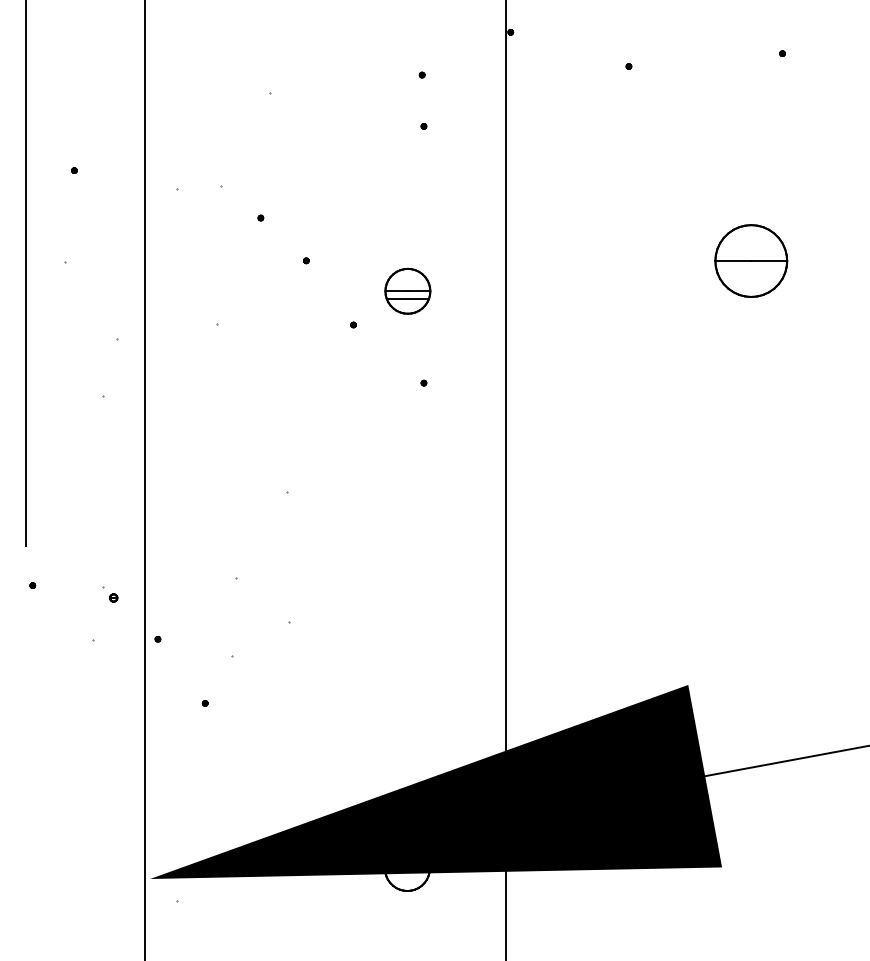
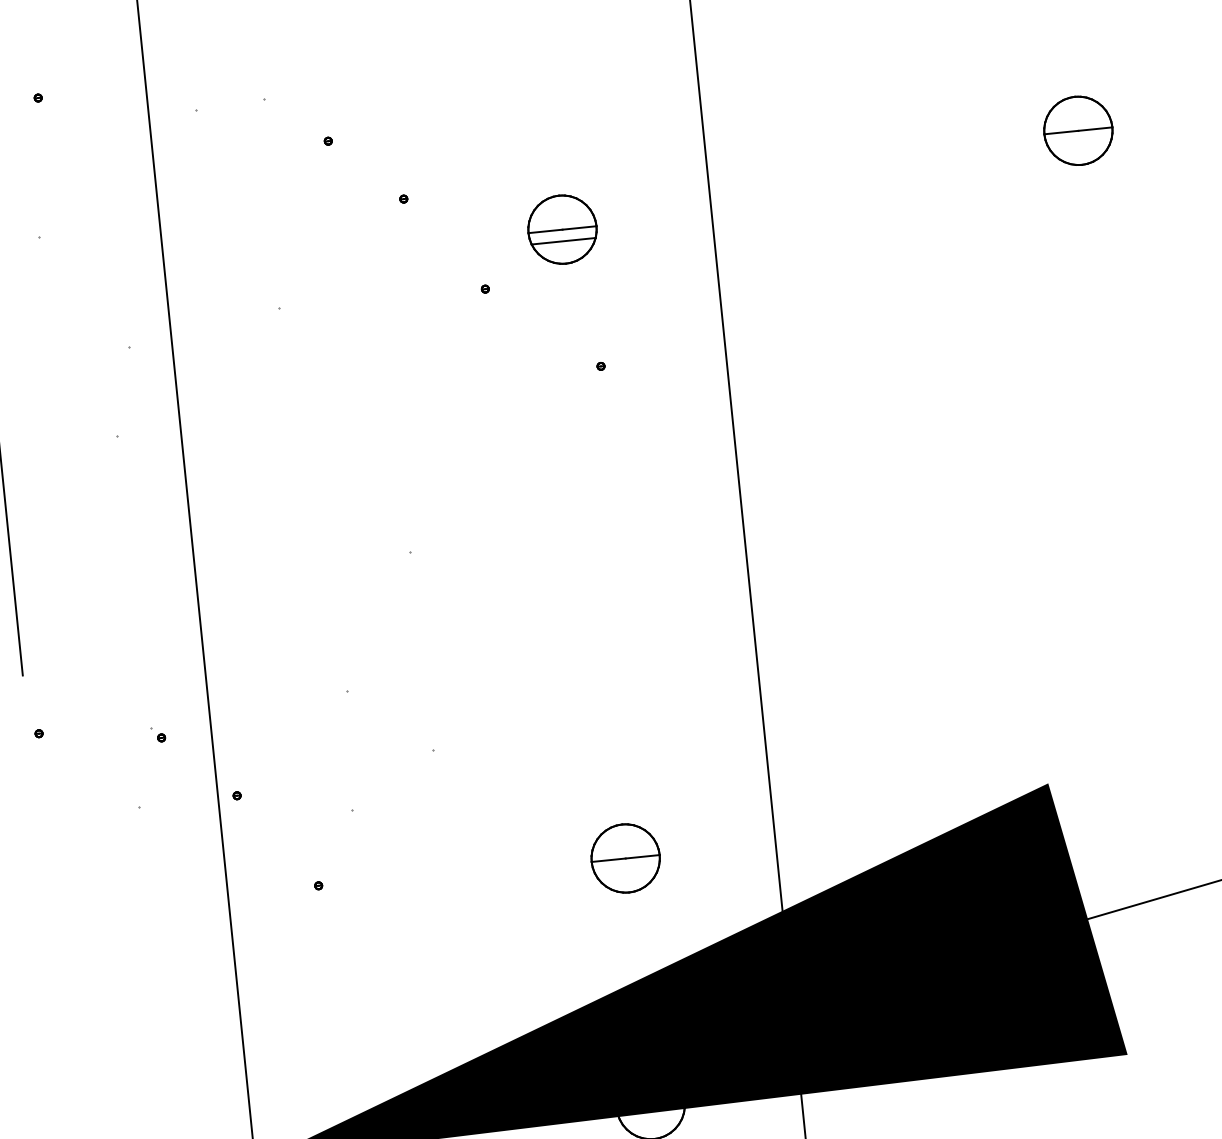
part: (750, 260) -> (1077, 130), size x0.62
part: (110, 593) -> (158, 733), size x0.62
part: (407, 705) -> (625, 857), added

